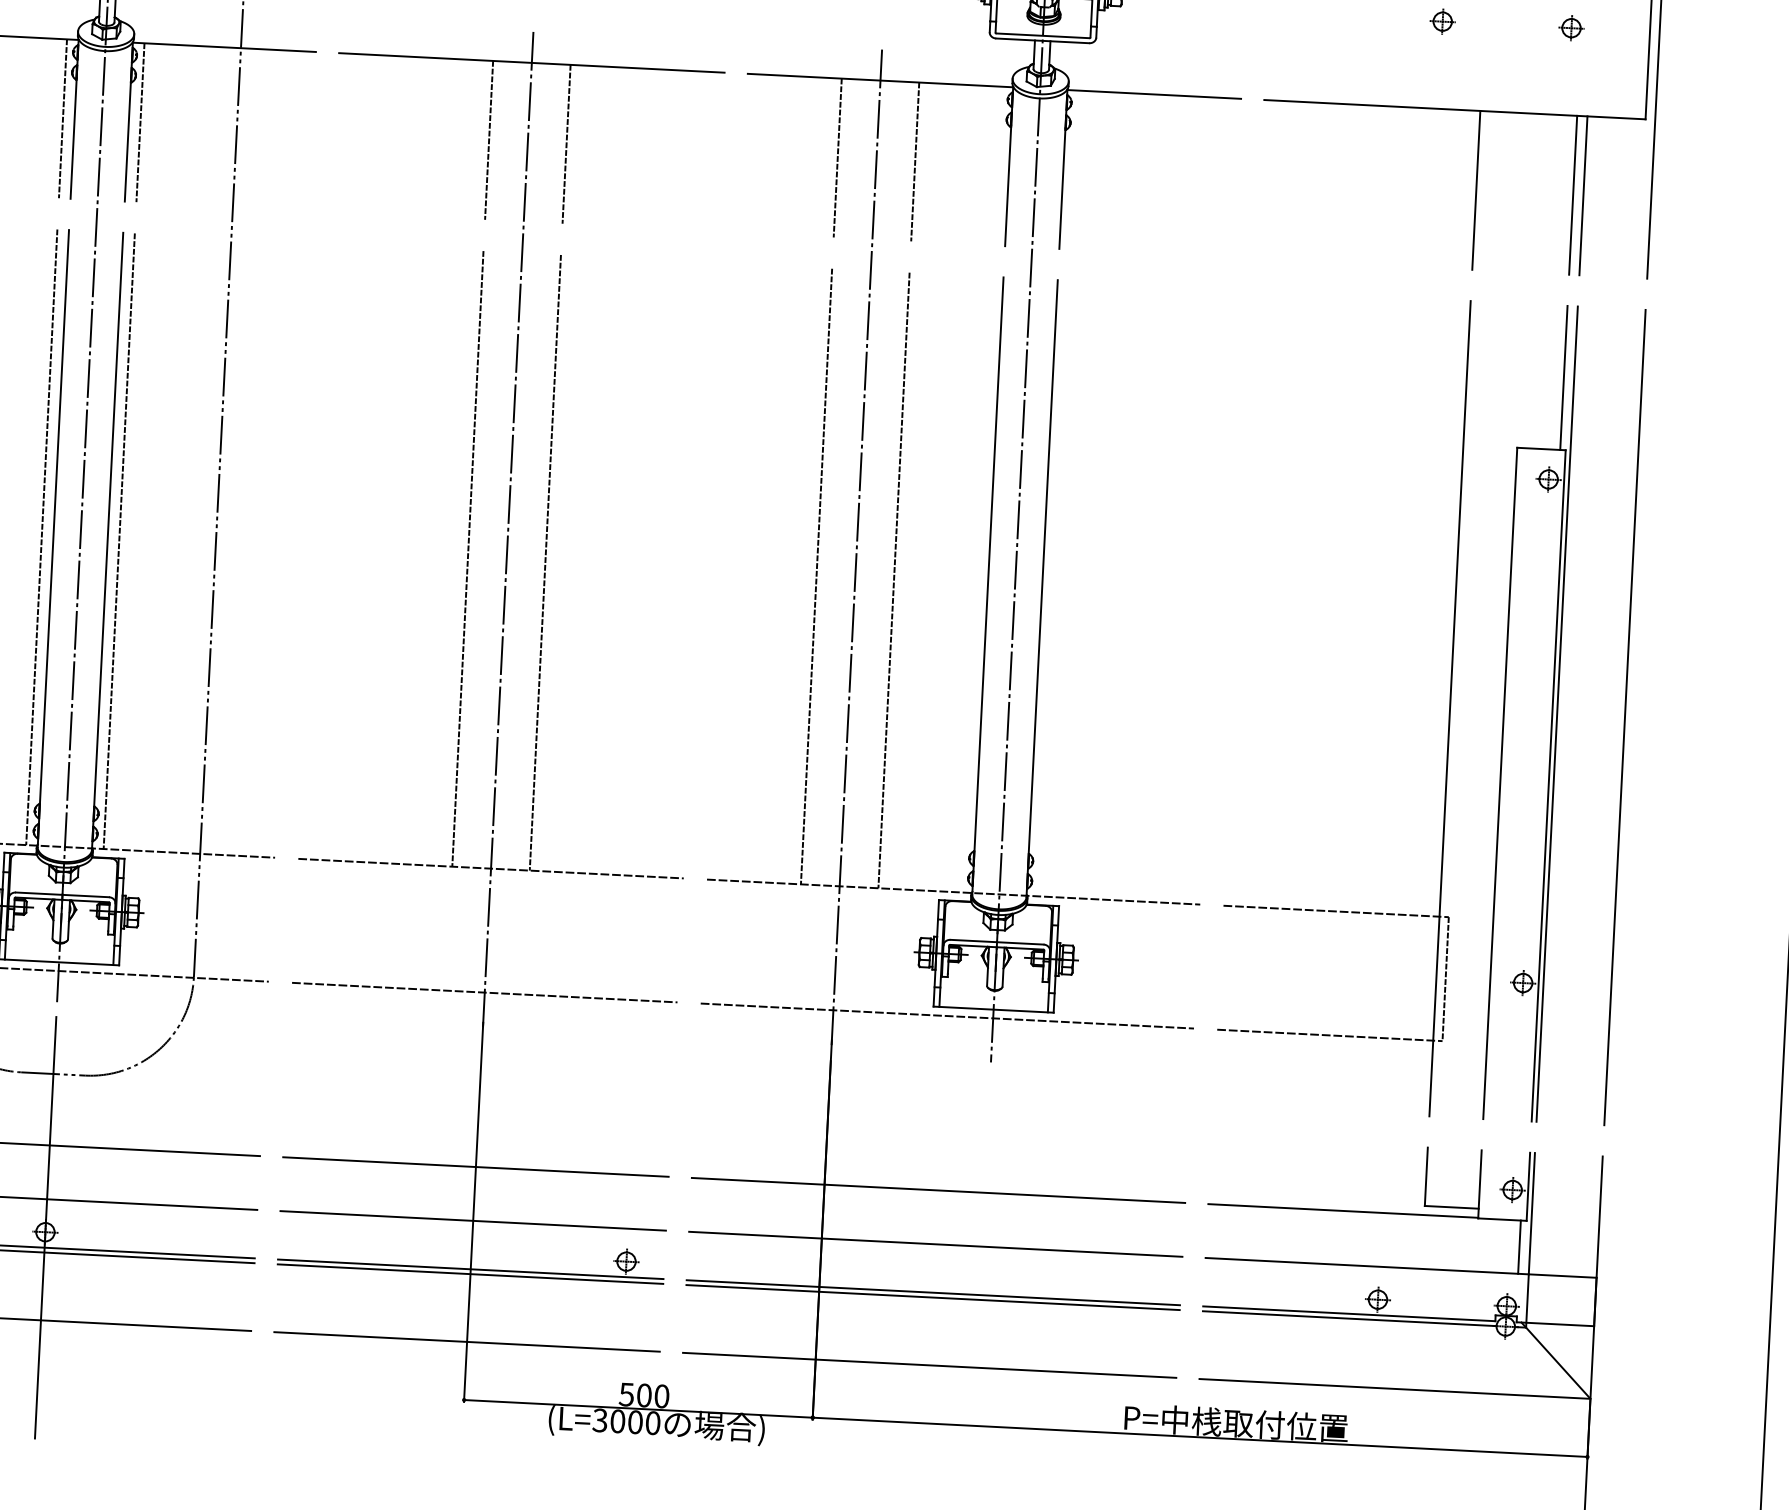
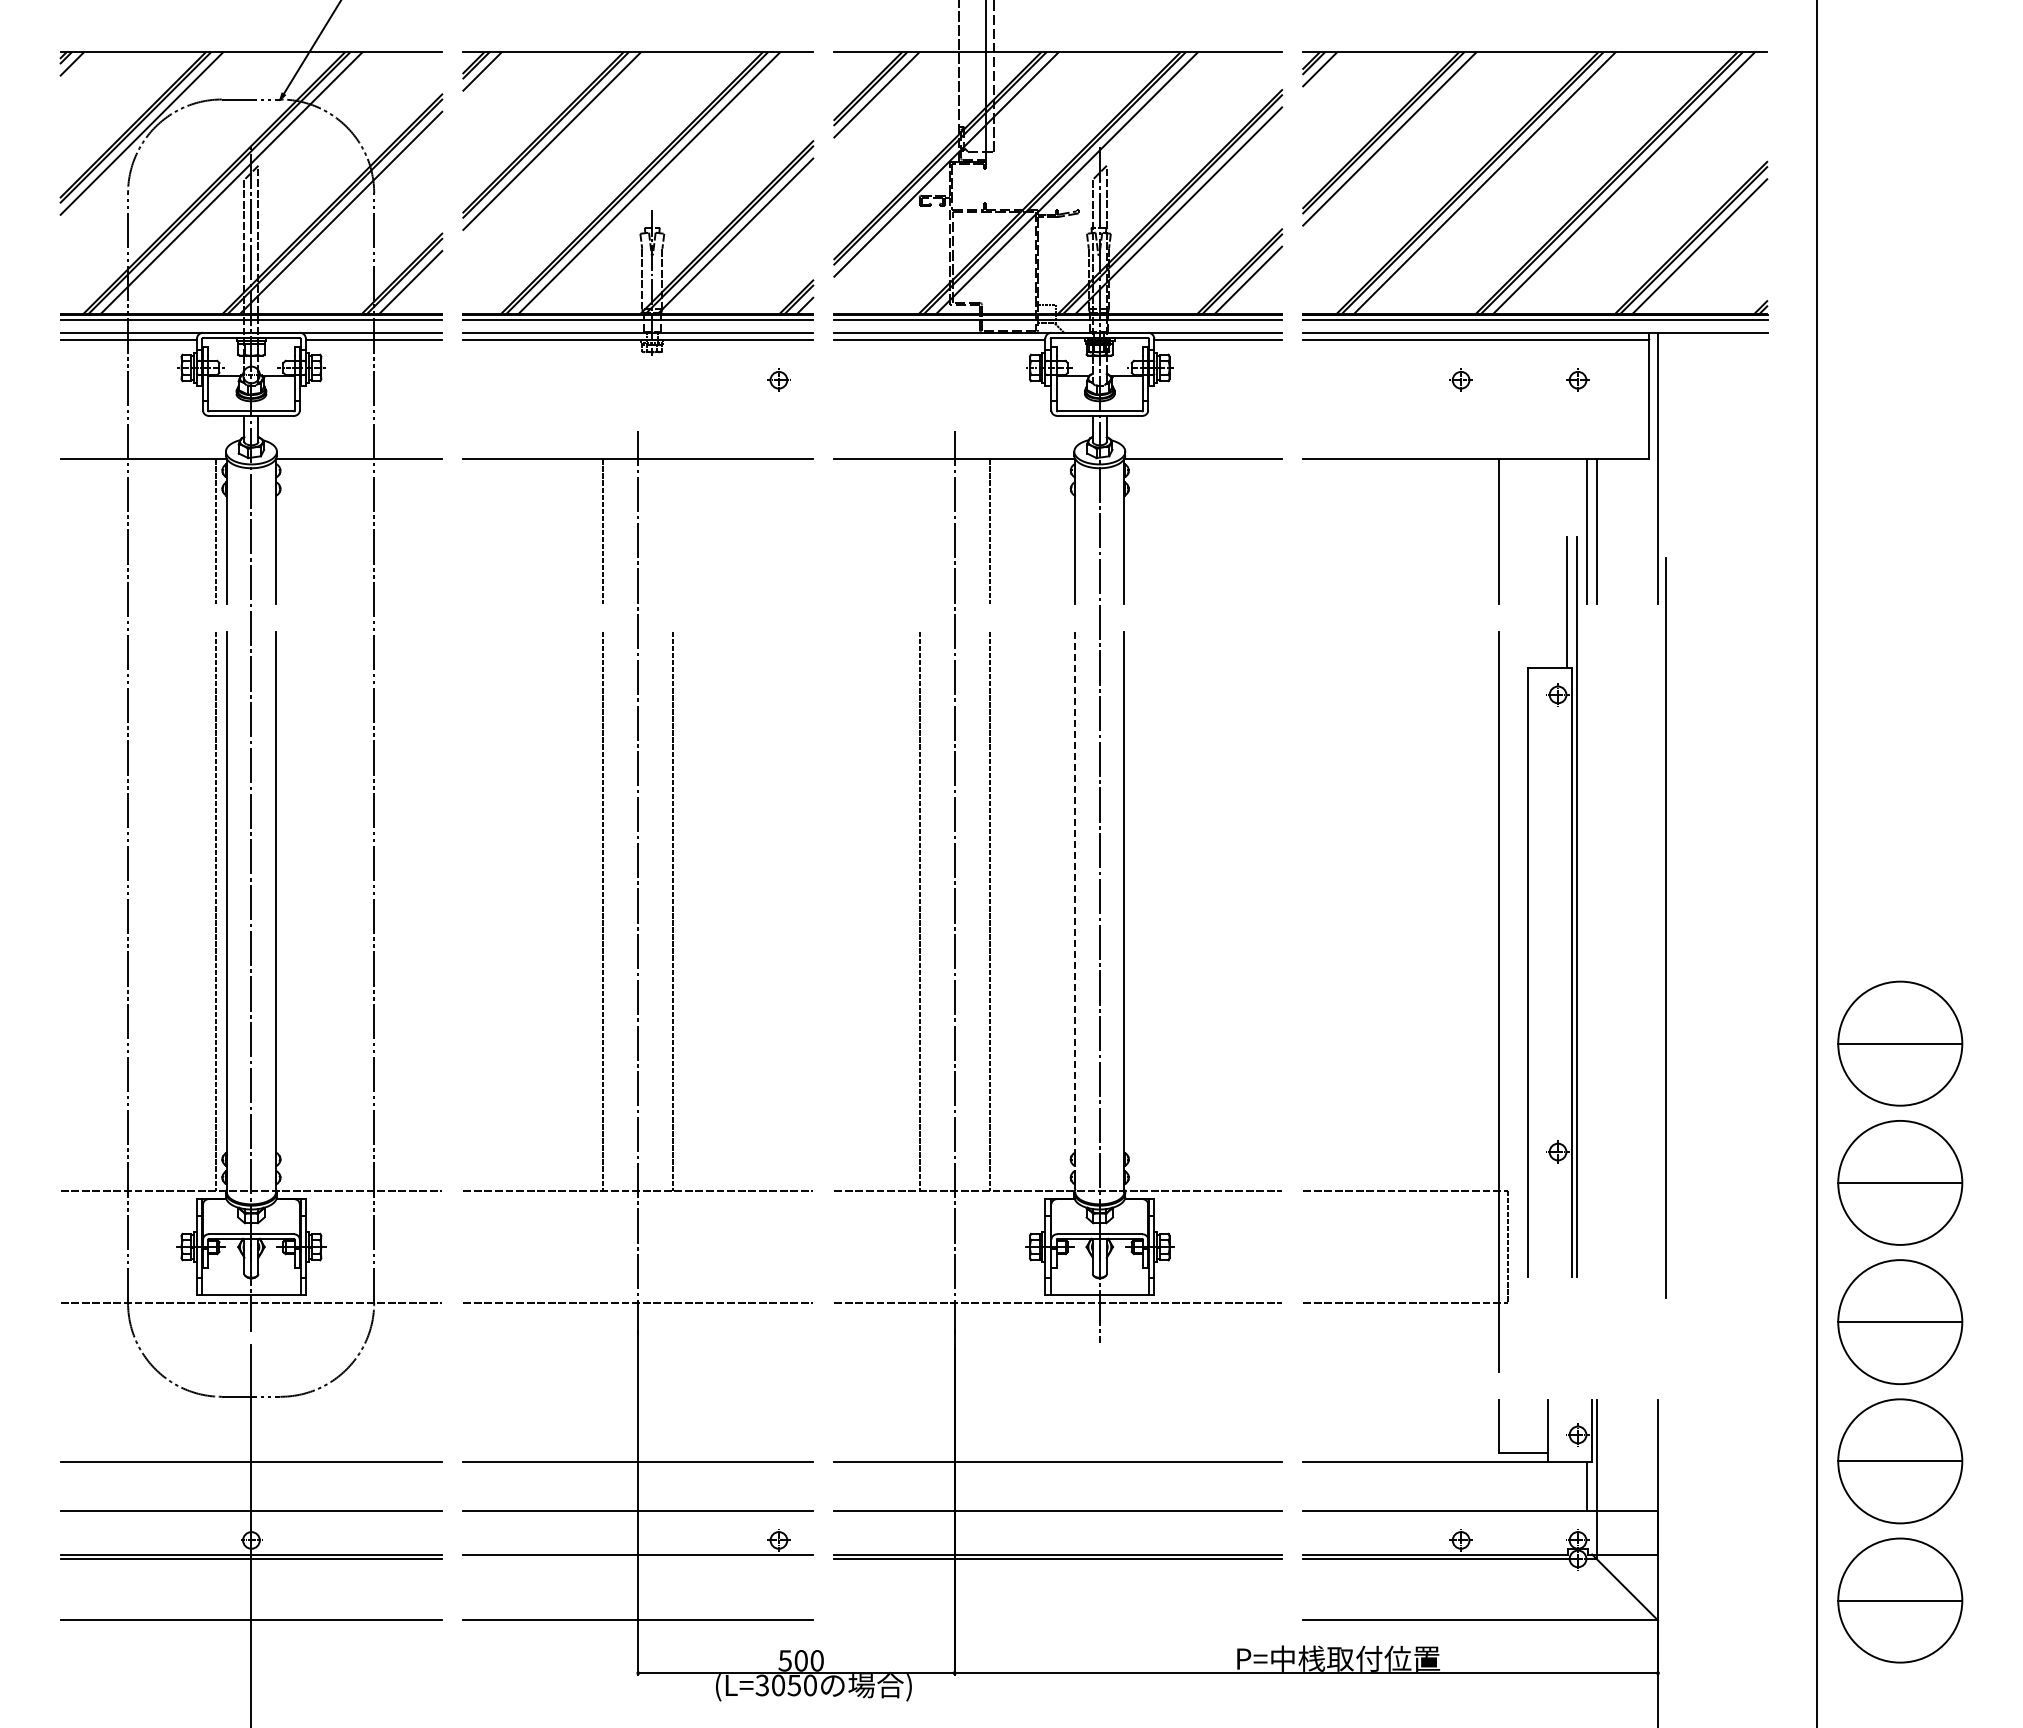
line: (140, 122) -> (286, 531), removed
line: (566, 144) -> (673, 531), removed
line: (837, 158) -> (919, 531), removed
line: (119, 540) -> (286, 910), removed
line: (988, 586) -> (1075, 912), solid -> dashed
part: (1551, 713) -> (1571, 906), moved
line: (1624, 716) -> (1665, 927), moved
line: (470, 1273) -> (638, 1558), removed
line: (929, 1365) -> (1058, 1620), removed
text: (634, 1422) -> (793, 1685), (L=3000 -> (L=3050

